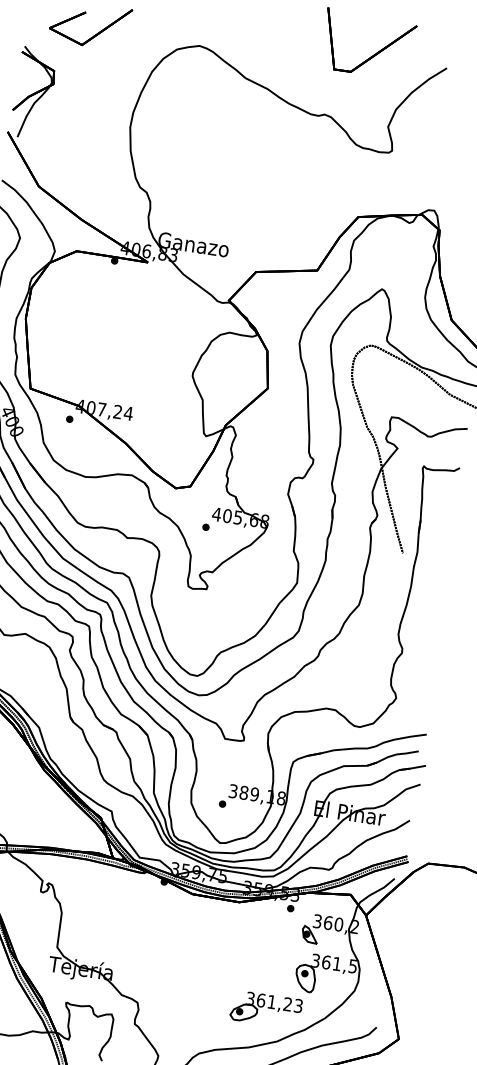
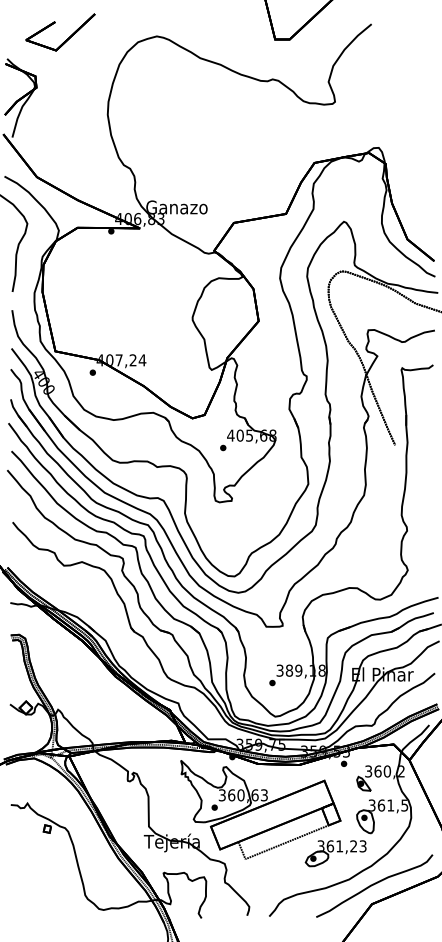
part: (187, 946) -> (260, 809), added

